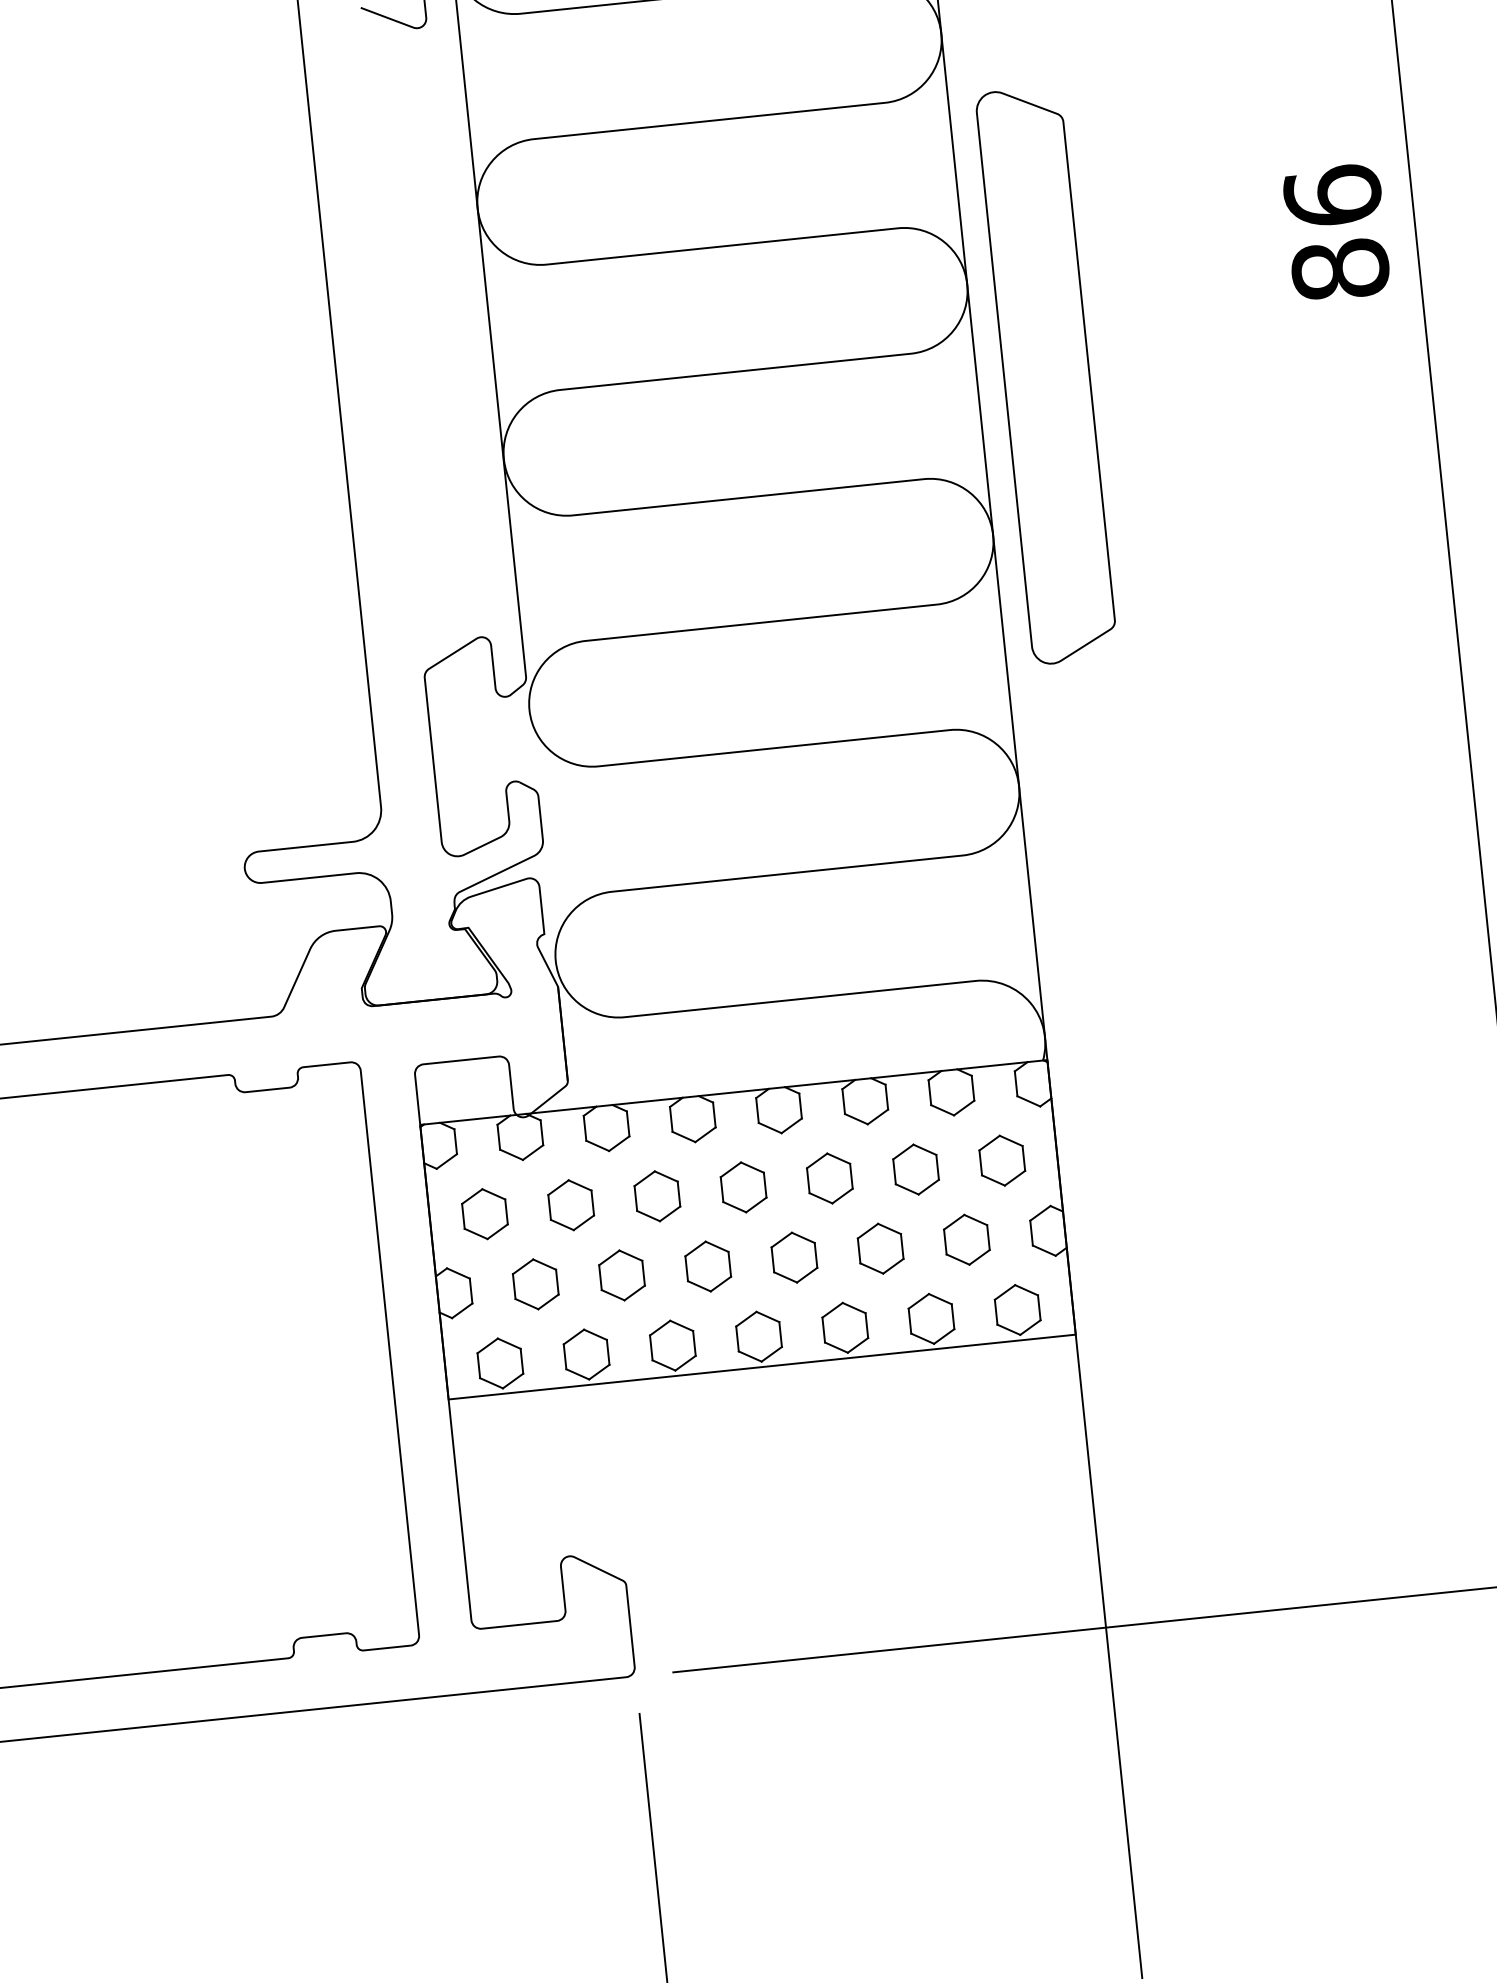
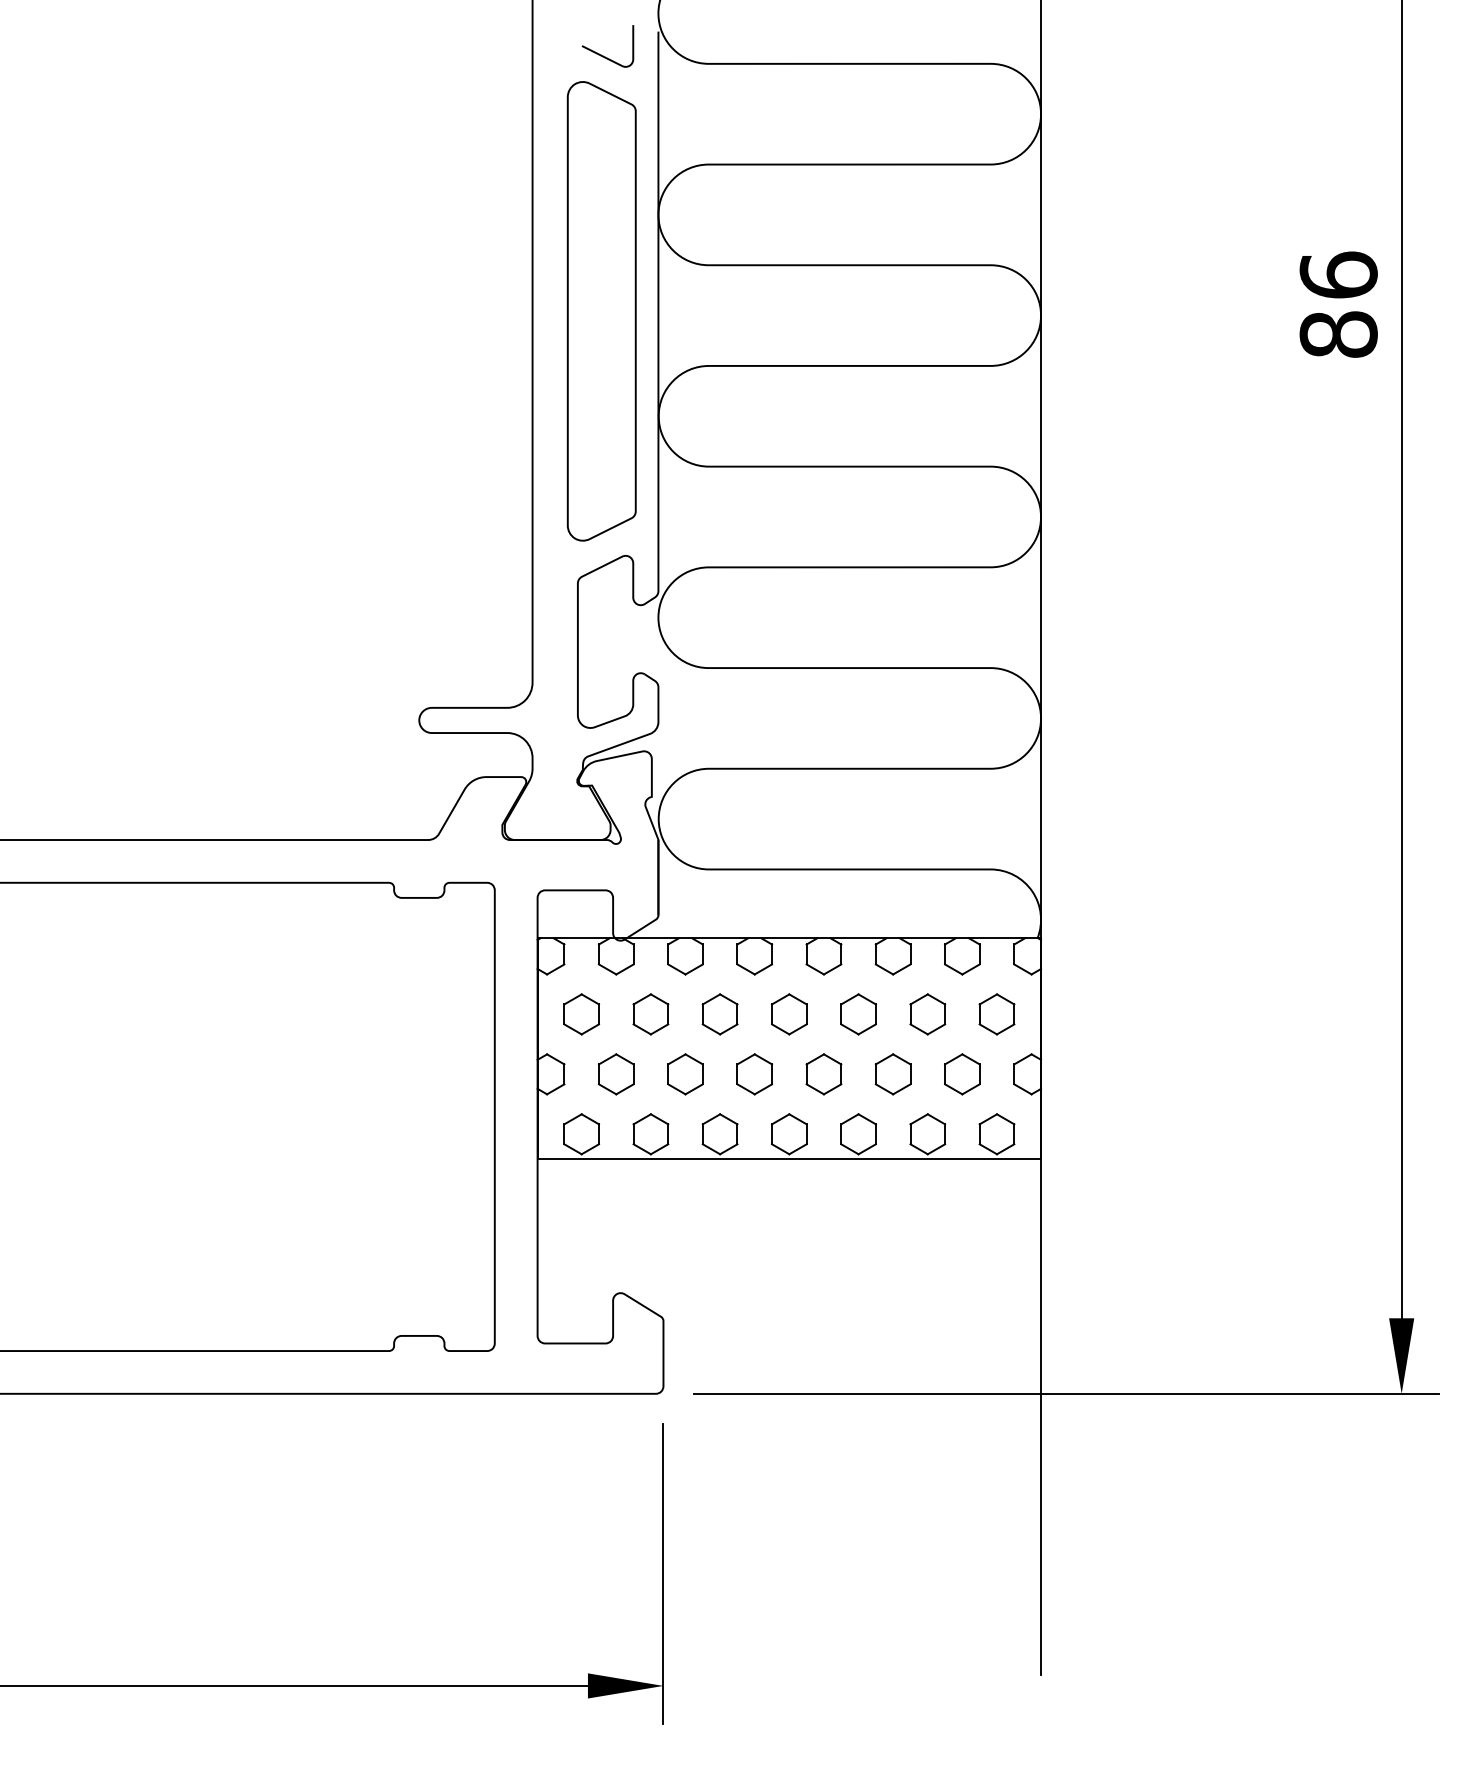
part: (1046, 375) -> (601, 311), moved

